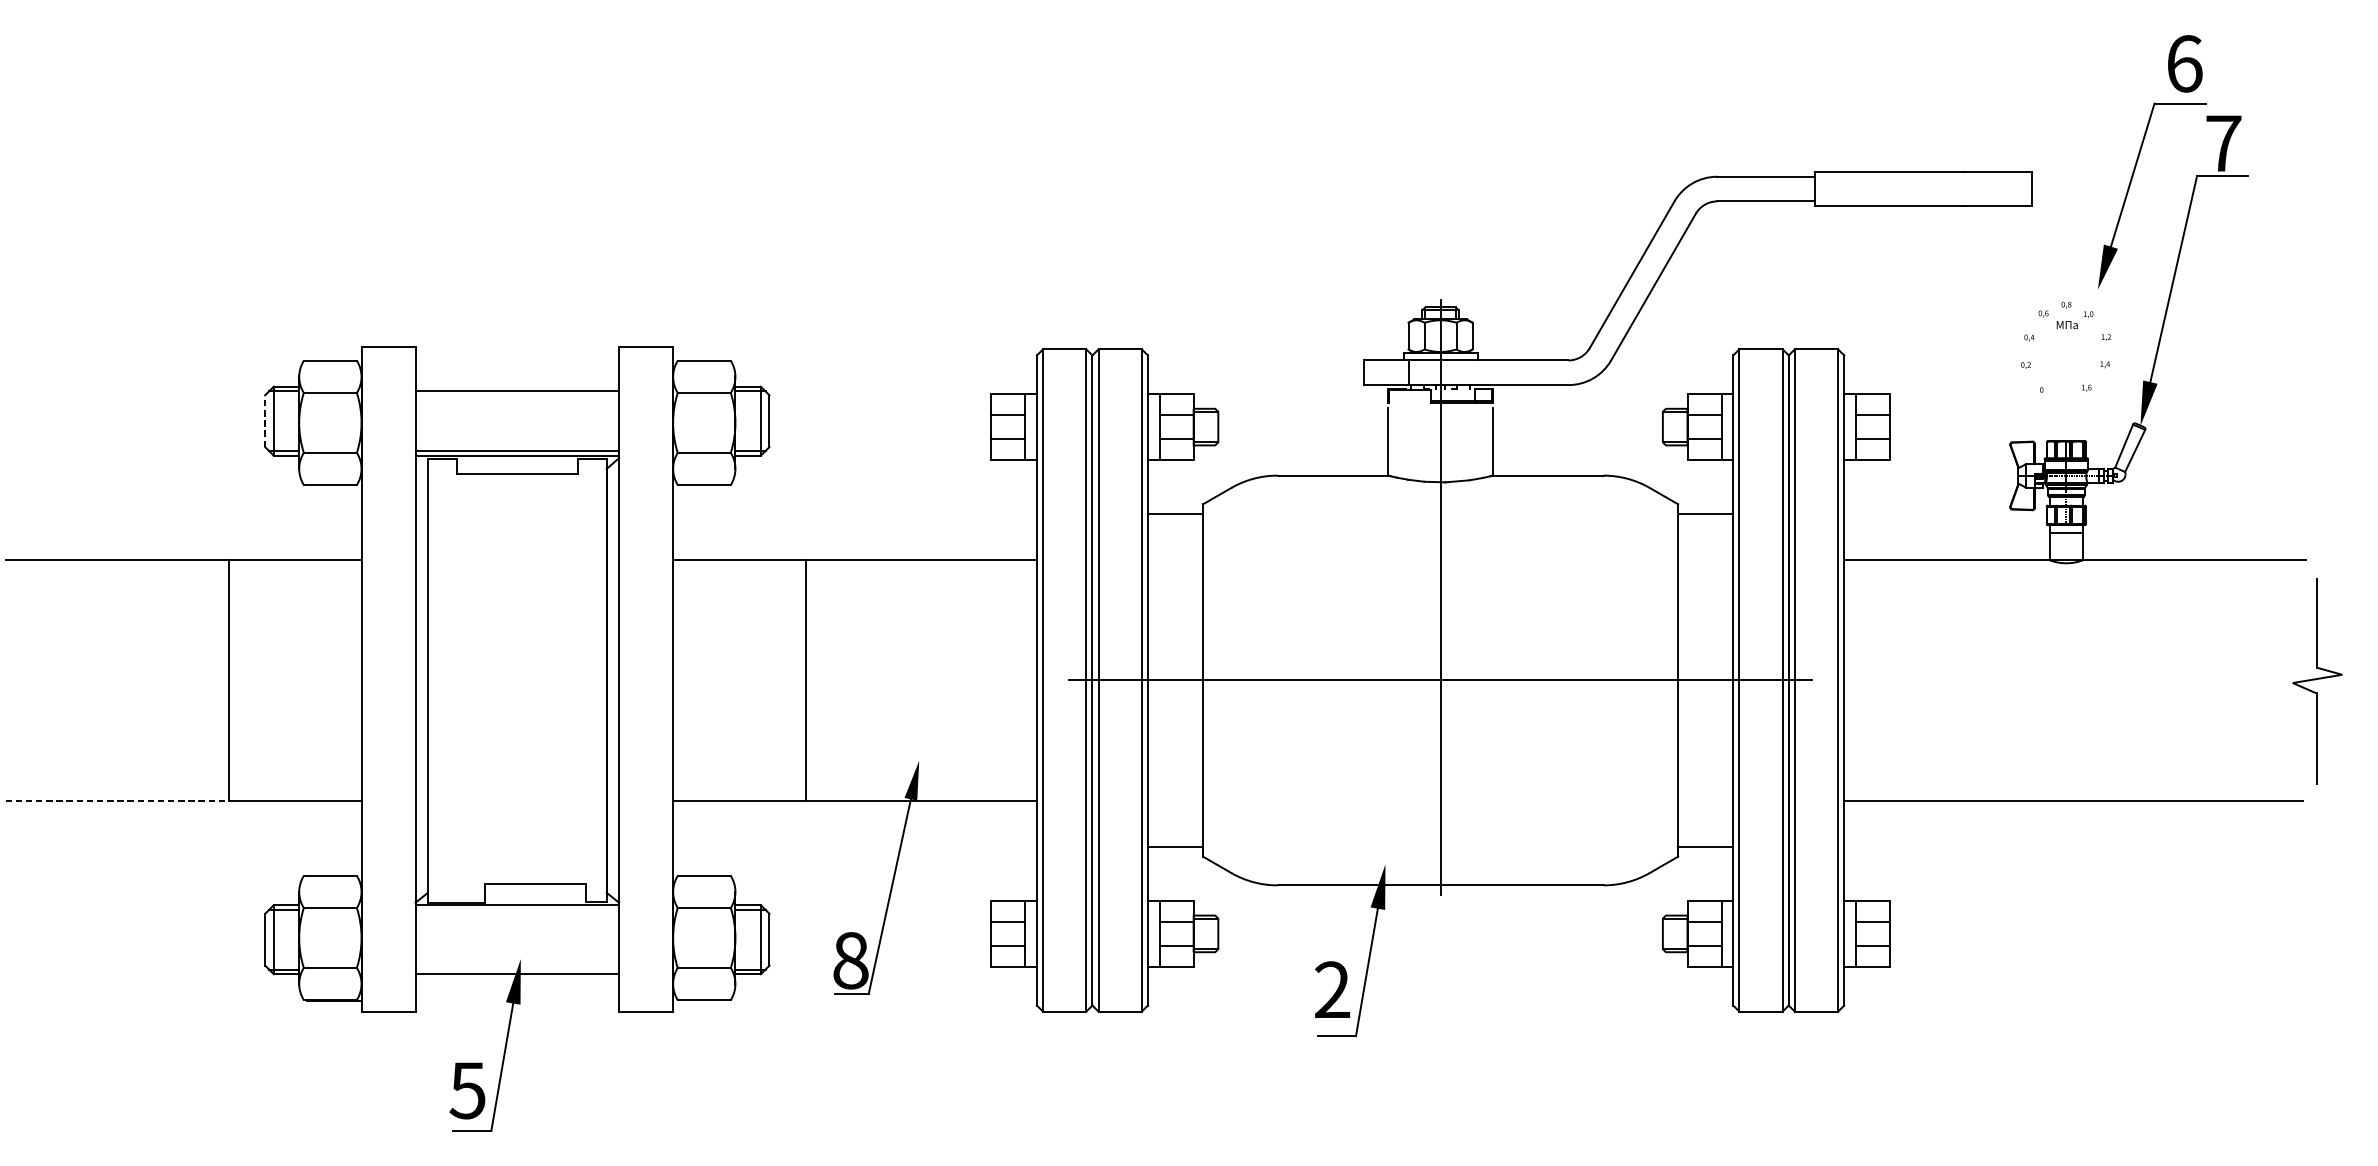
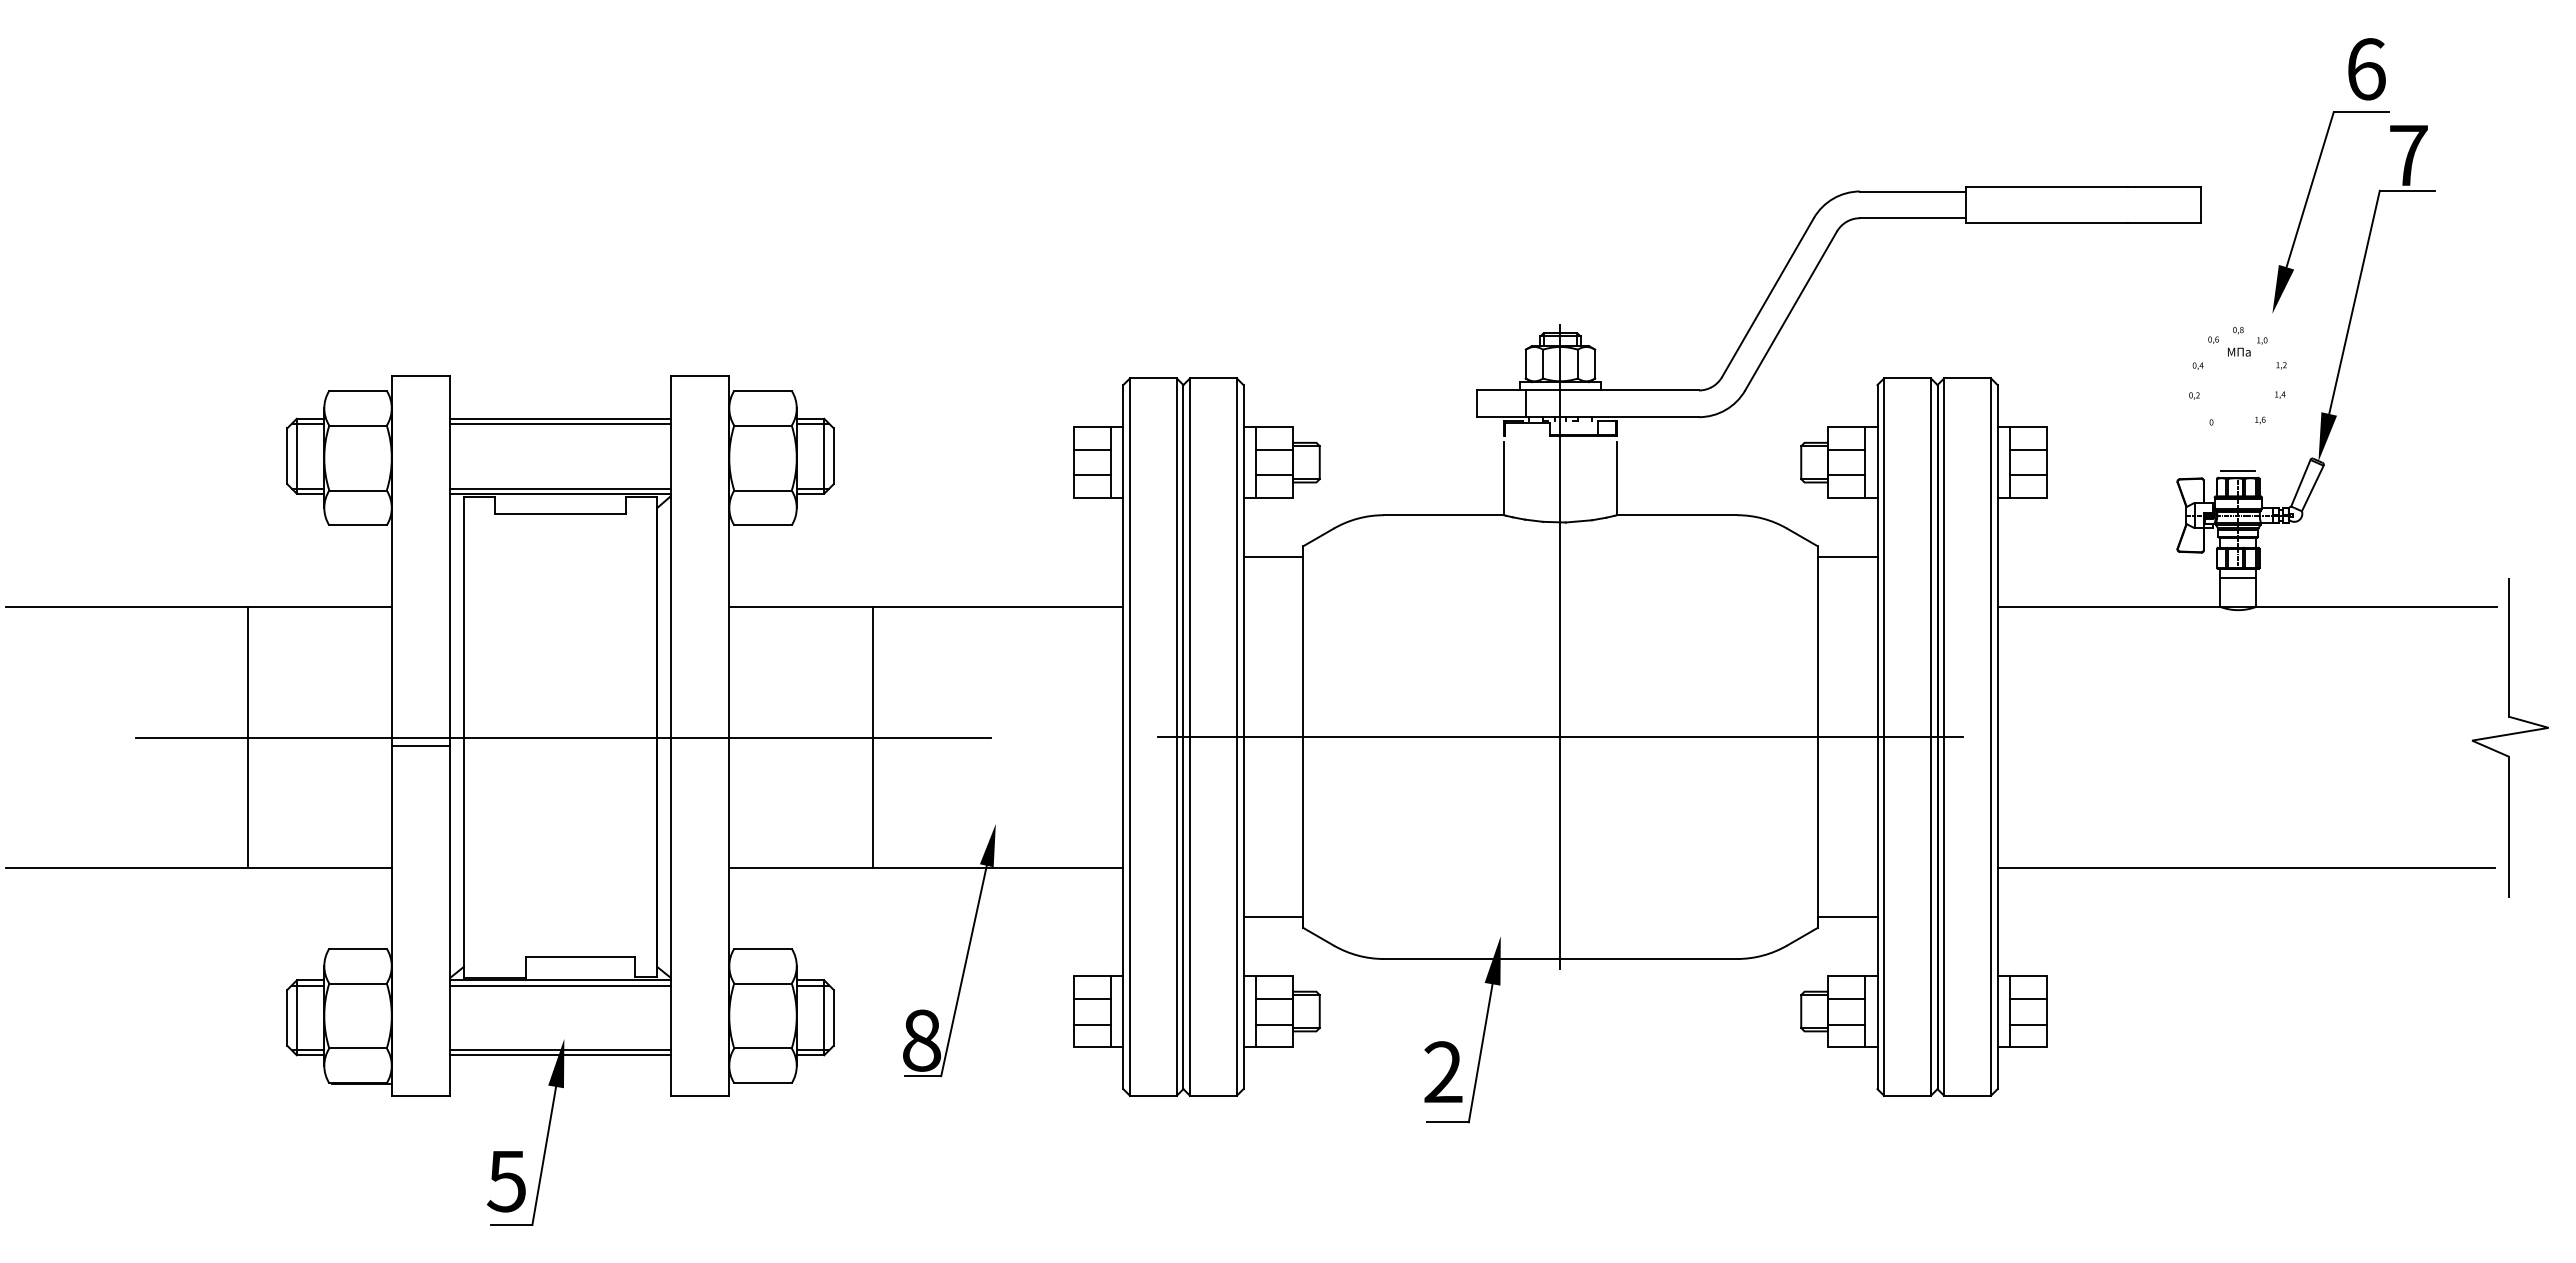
line: (517, 386) -> (560, 418), added
line: (265, 420) -> (287, 455), dashed -> solid
line: (2066, 434) -> (2238, 470), added
line: (519, 680) -> (562, 737), added
part: (2316, 680) -> (2509, 737), size x1.43
line: (388, 688) -> (420, 745), added
line: (117, 800) -> (127, 867), dashed -> solid
line: (517, 909) -> (560, 985), added
line: (517, 969) -> (560, 1050), added

